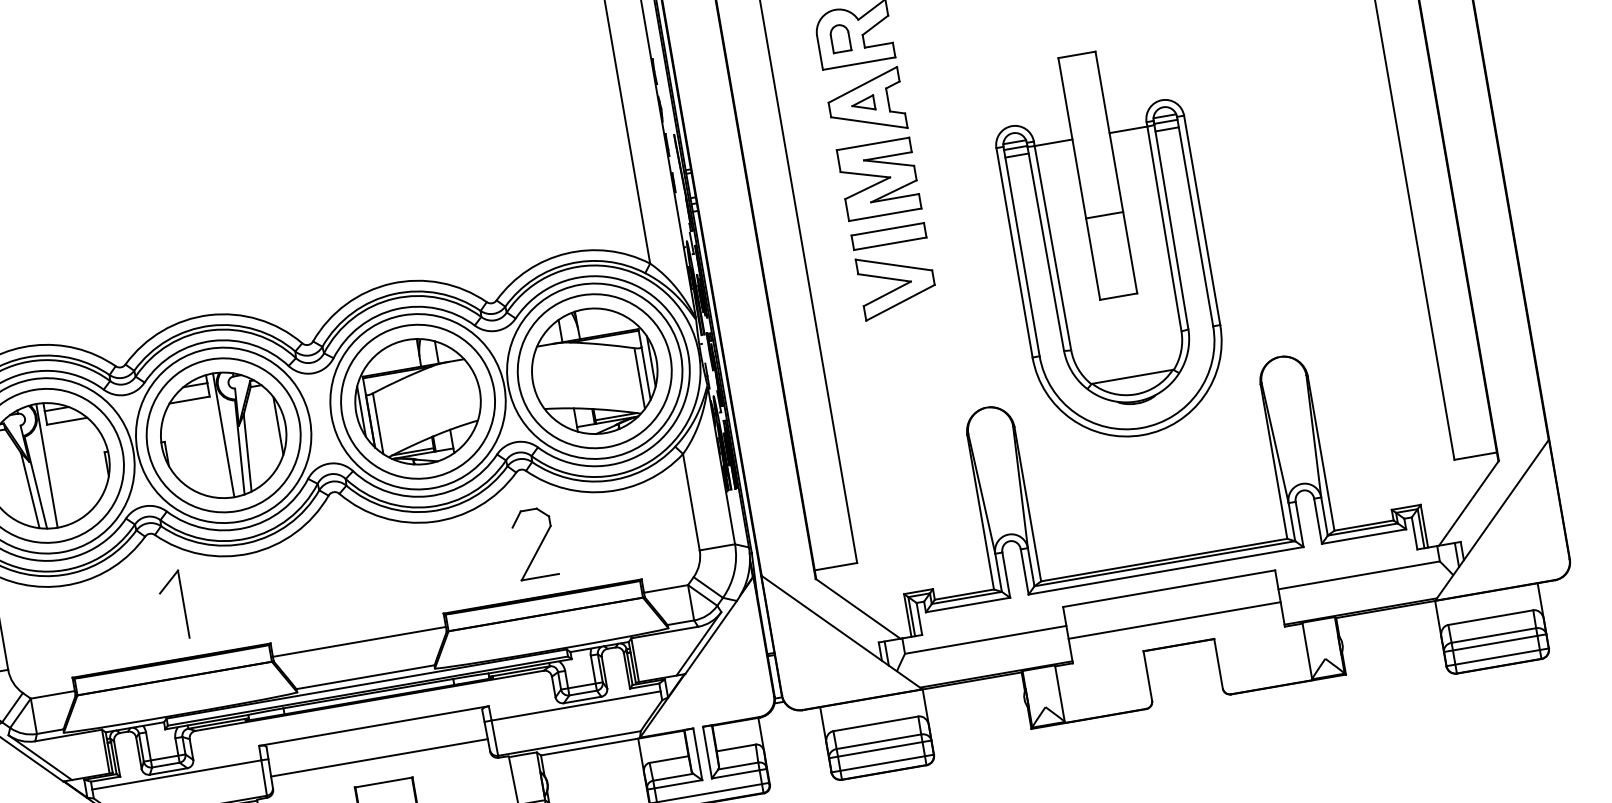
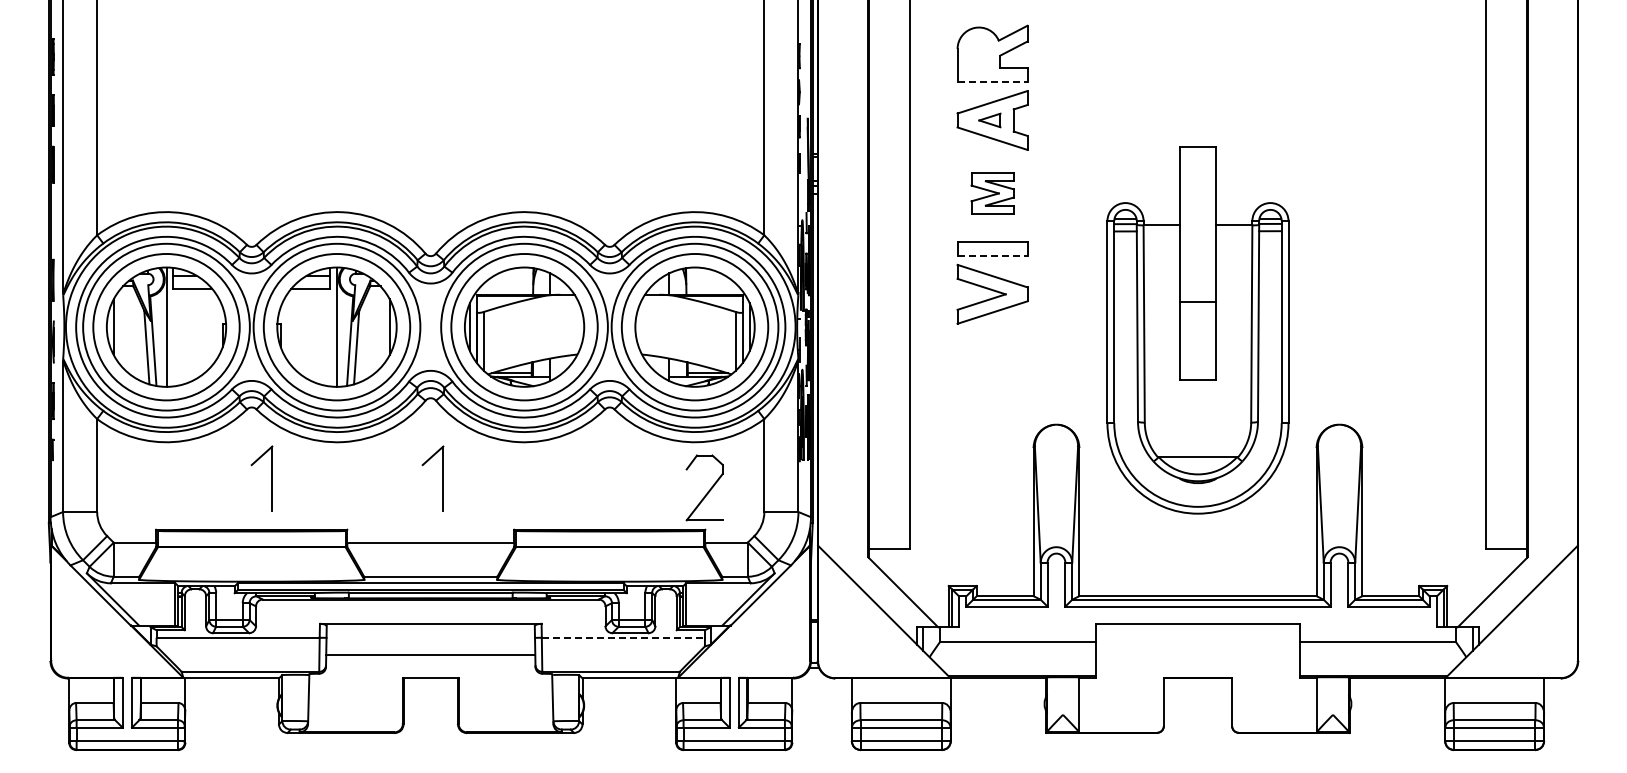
part: (839, 37) -> (978, 54), removed
line: (859, 63) -> (992, 81), solid -> dashed
part: (879, 179) -> (992, 193), size x0.6
line: (890, 243) -> (992, 255), solid -> dashed
part: (1109, 245) -> (1197, 330), moved
part: (534, 543) -> (704, 487), moved
part: (360, 573) -> (442, 478), added
line: (1174, 620) -> (1197, 654), removed
line: (576, 705) -> (623, 637), solid -> dashed

